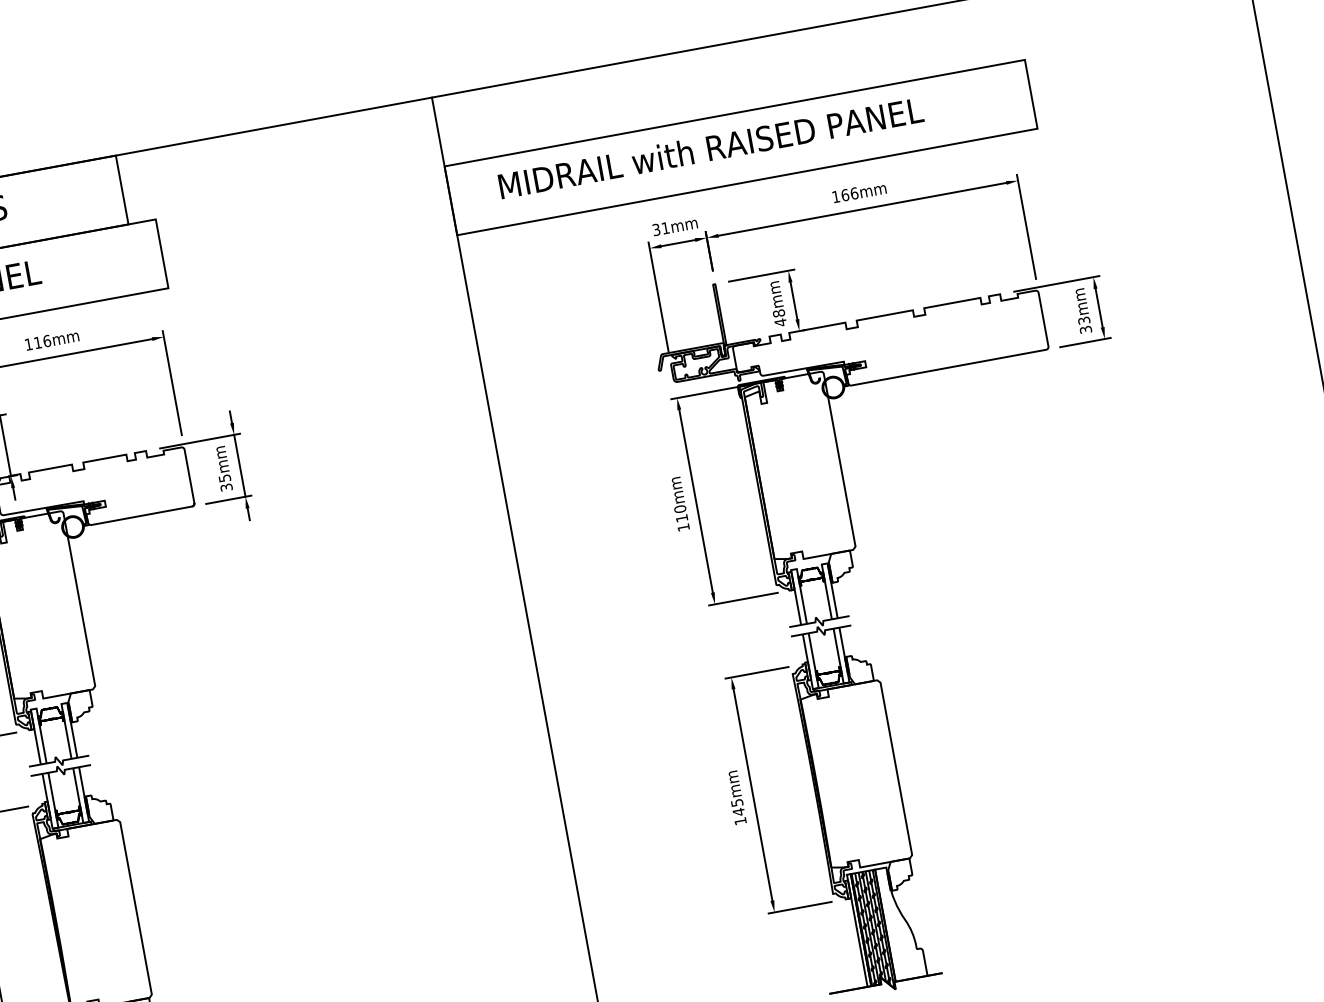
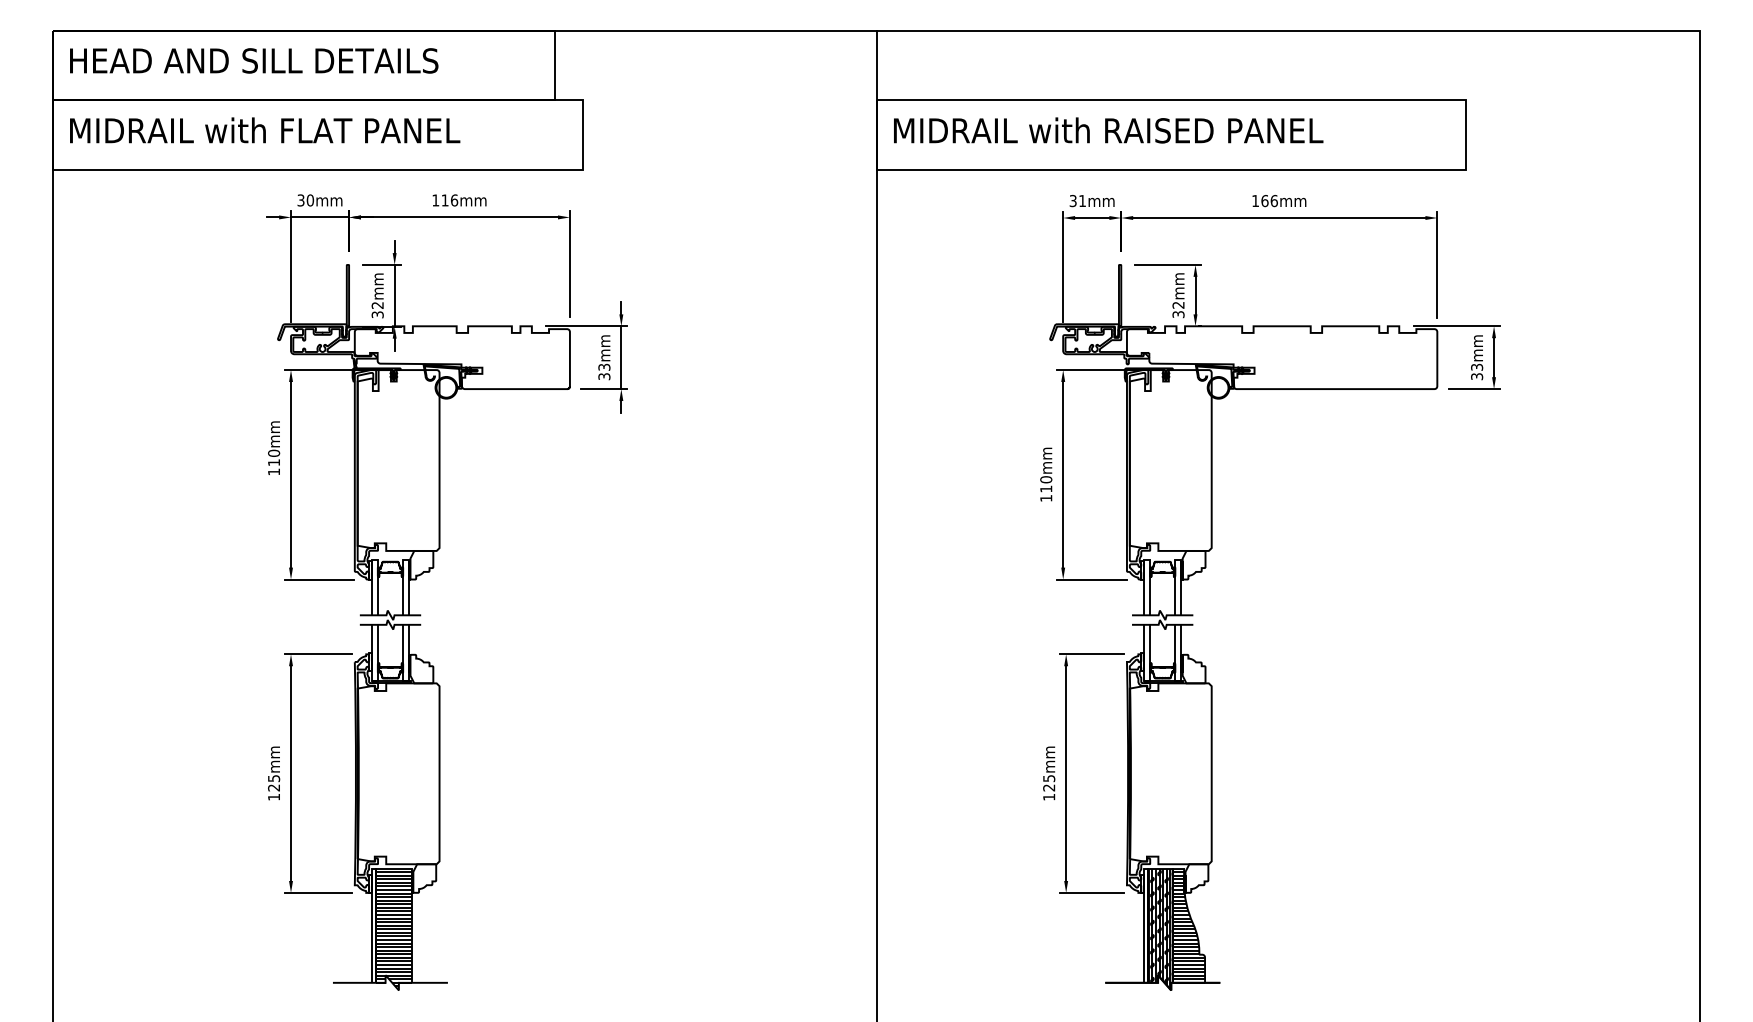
text: (710, 148) -> (1108, 130), moved
text: (779, 317) -> (1178, 309), 48mm -> 32mm
text: (223, 477) -> (603, 366), 35mm -> 33mm
text: (739, 811) -> (1049, 787), 145mm -> 125mm
hatch: (901, 924) -> (1188, 927), added

